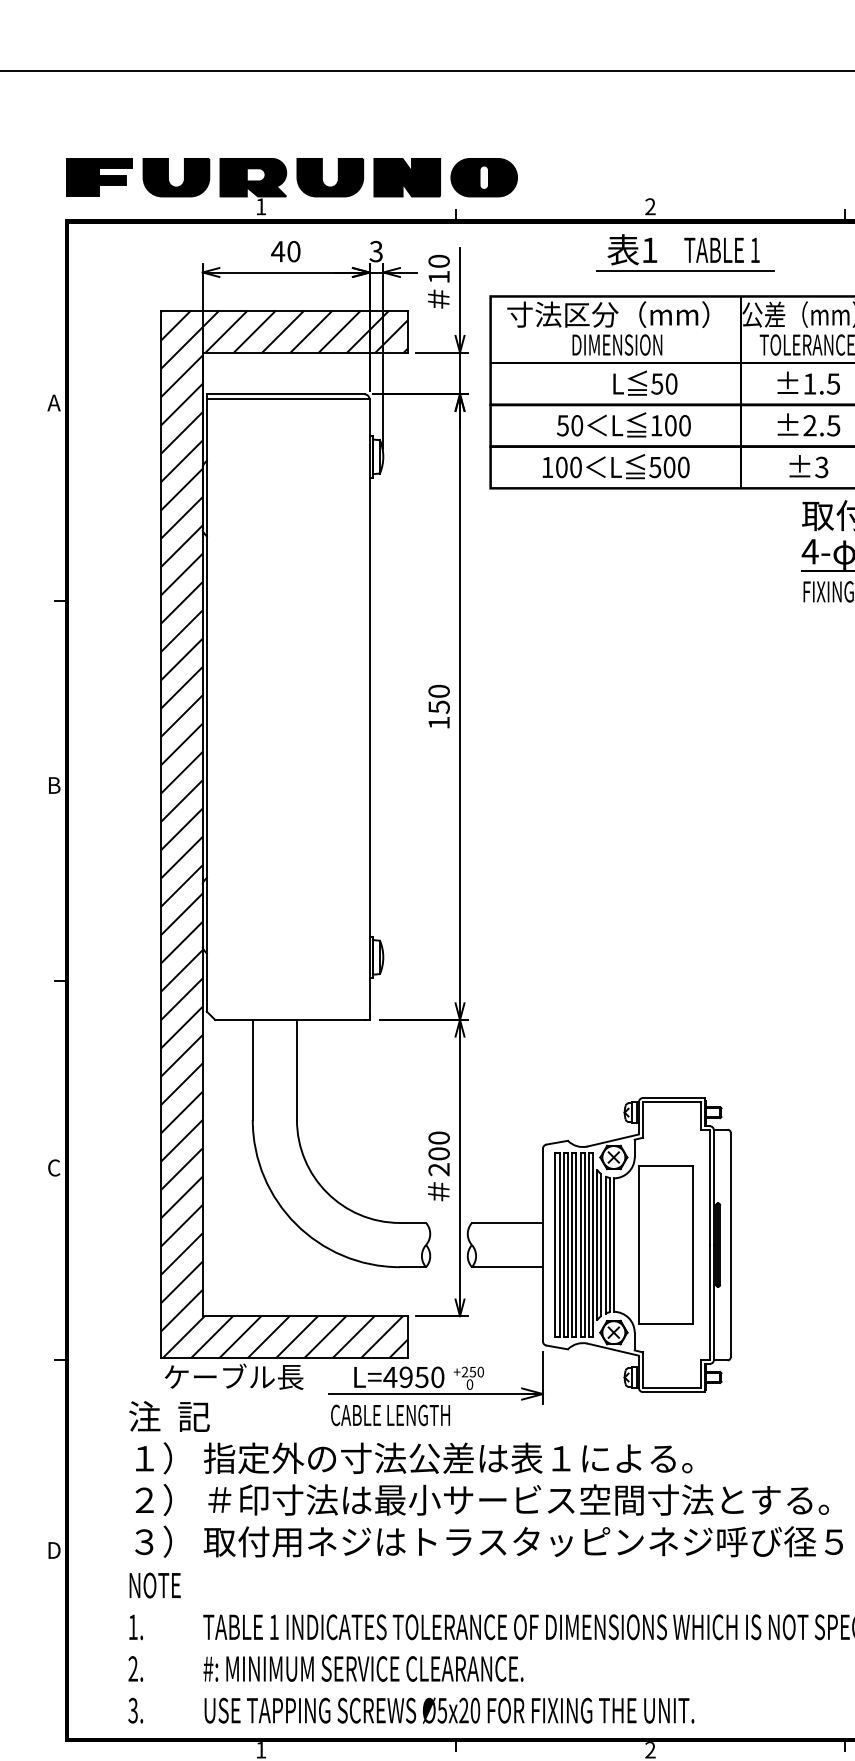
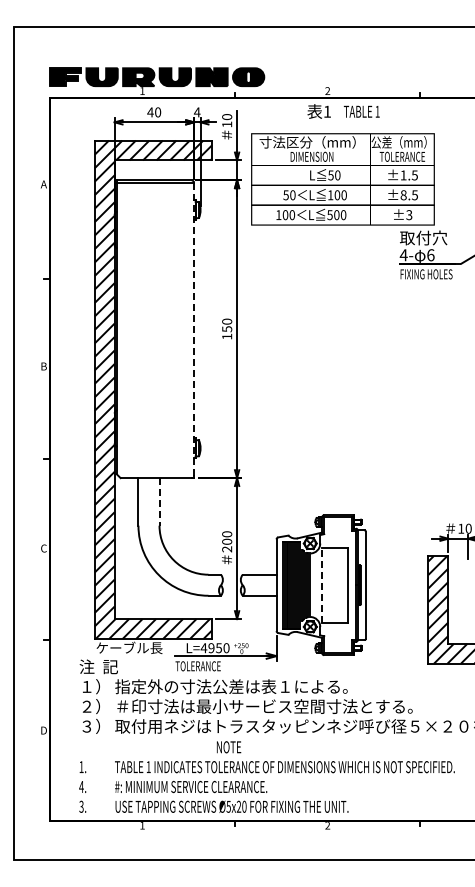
text: (376, 251) -> (197, 112), 3 -> 4
line: (685, 270) -> (344, 121), removed
text: (809, 426) -> (403, 195), ±2.5 -> ±8.5
line: (370, 707) -> (194, 329), solid -> dashed
line: (296, 1069) -> (159, 501), solid -> dashed
line: (639, 1245) -> (322, 585), solid -> dashed
text: (389, 1415) -> (203, 666), CABLE LENGTH -> TOLERANCE
text: (156, 1586) -> (229, 747), moved
text: (133, 1667) -> (81, 786), 2. -> 4.

